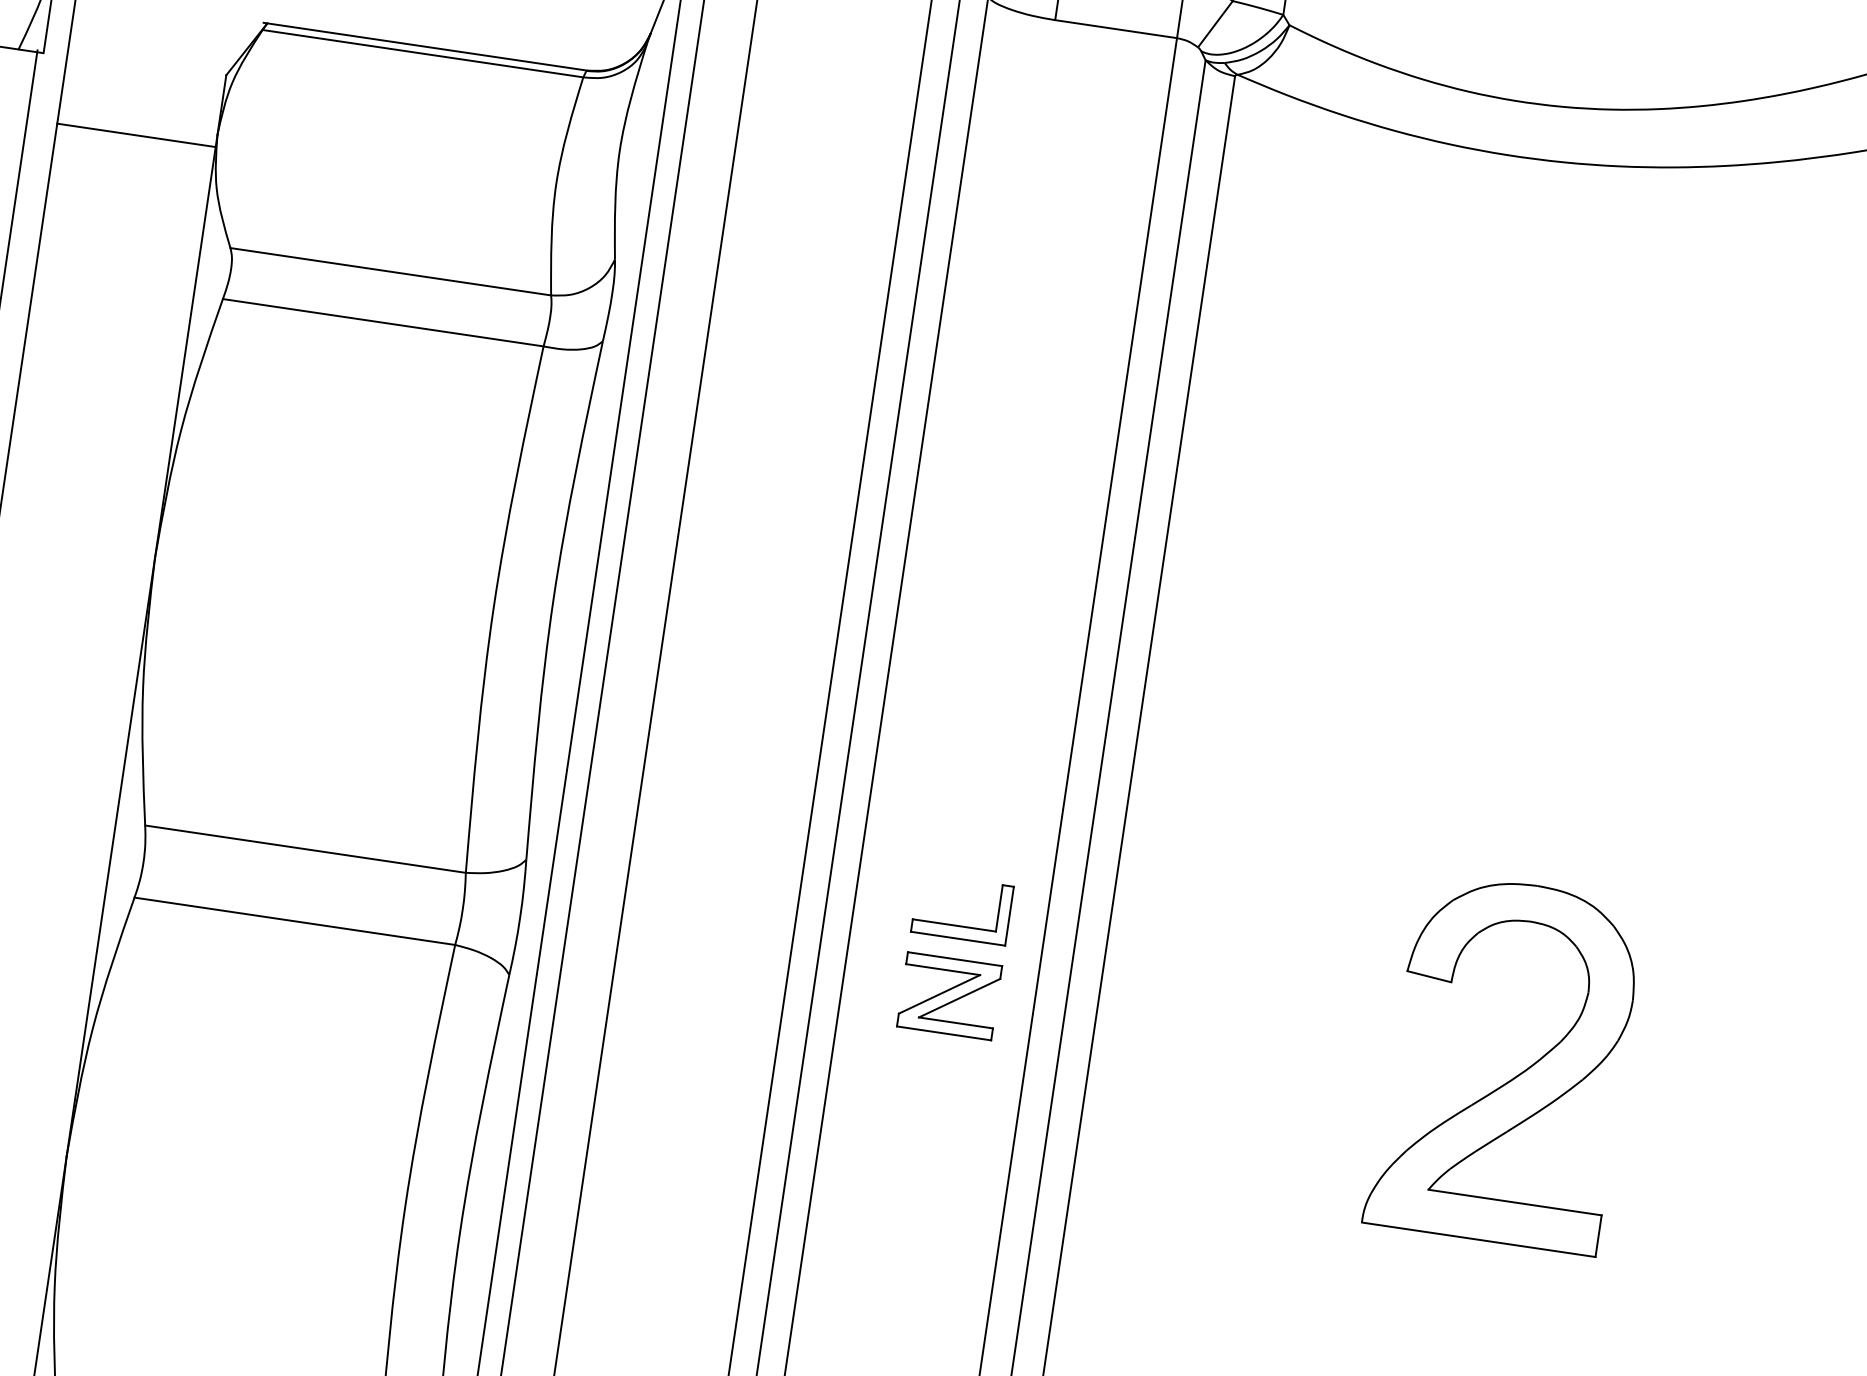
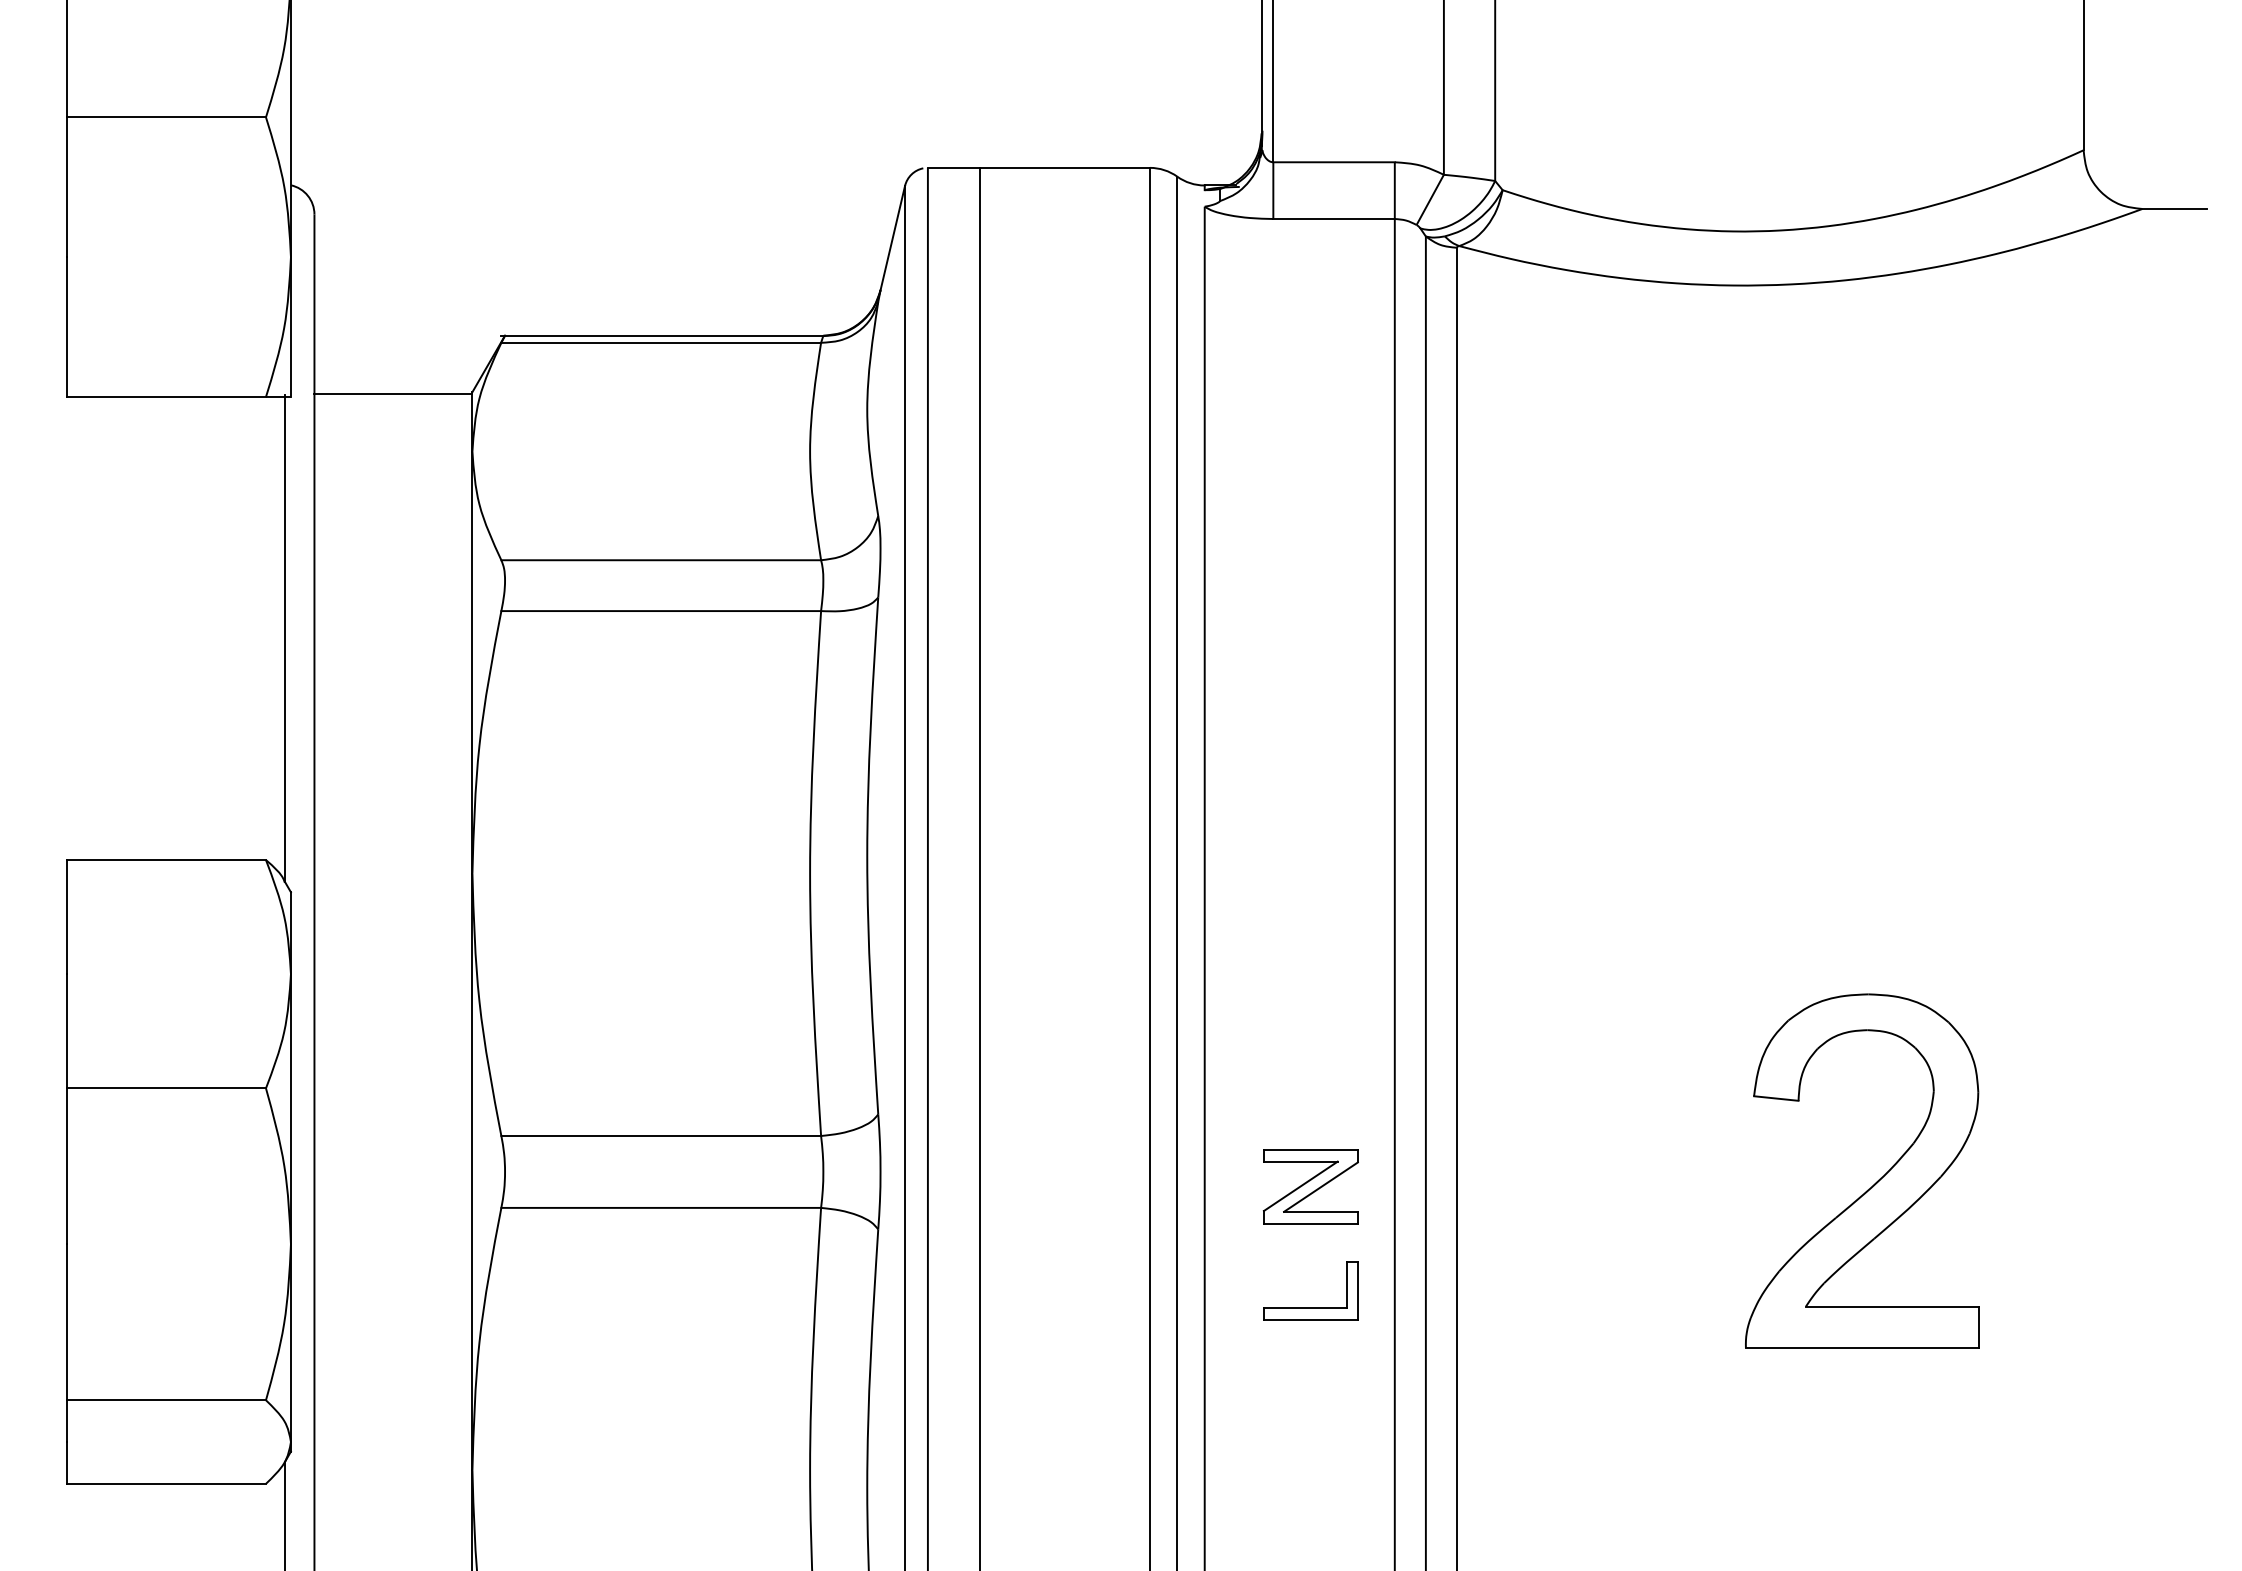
line: (136, 135) -> (393, 393), moved
part: (959, 925) -> (1310, 1307), moved

